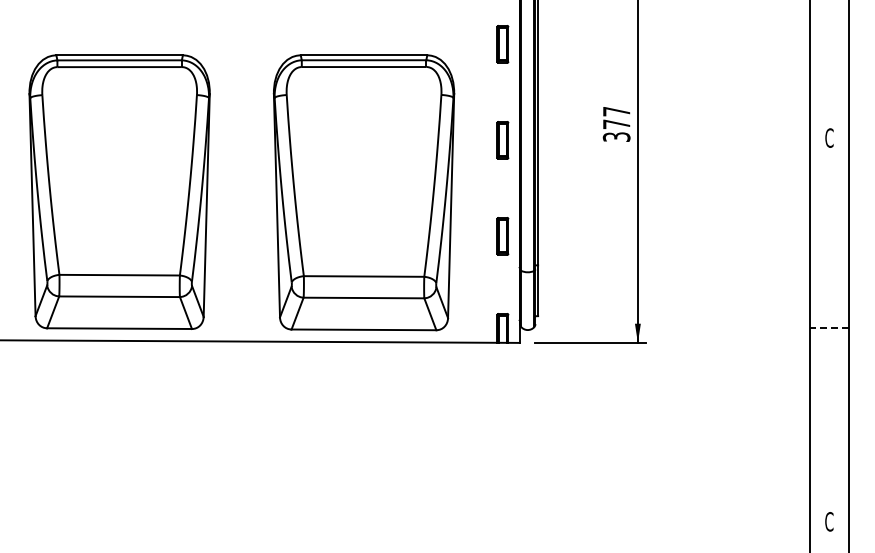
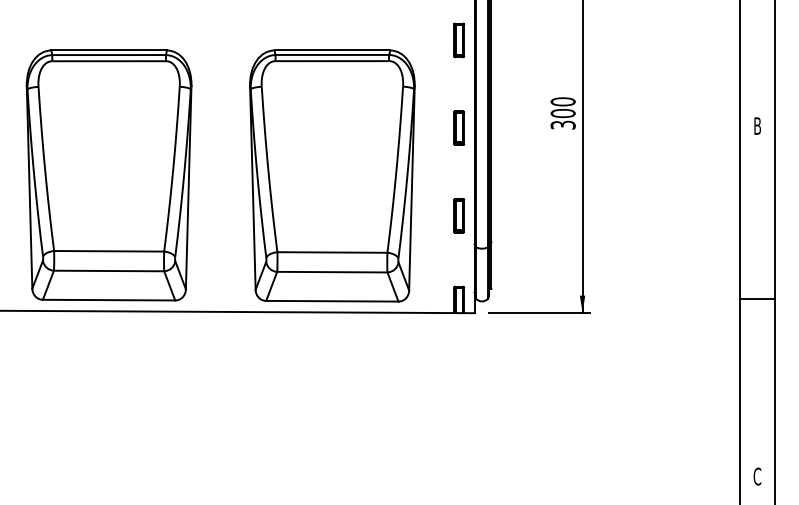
text: (616, 117) -> (563, 107), 377 -> 300
text: (829, 137) -> (757, 125), C -> B
line: (829, 327) -> (757, 299), dashed -> solid

